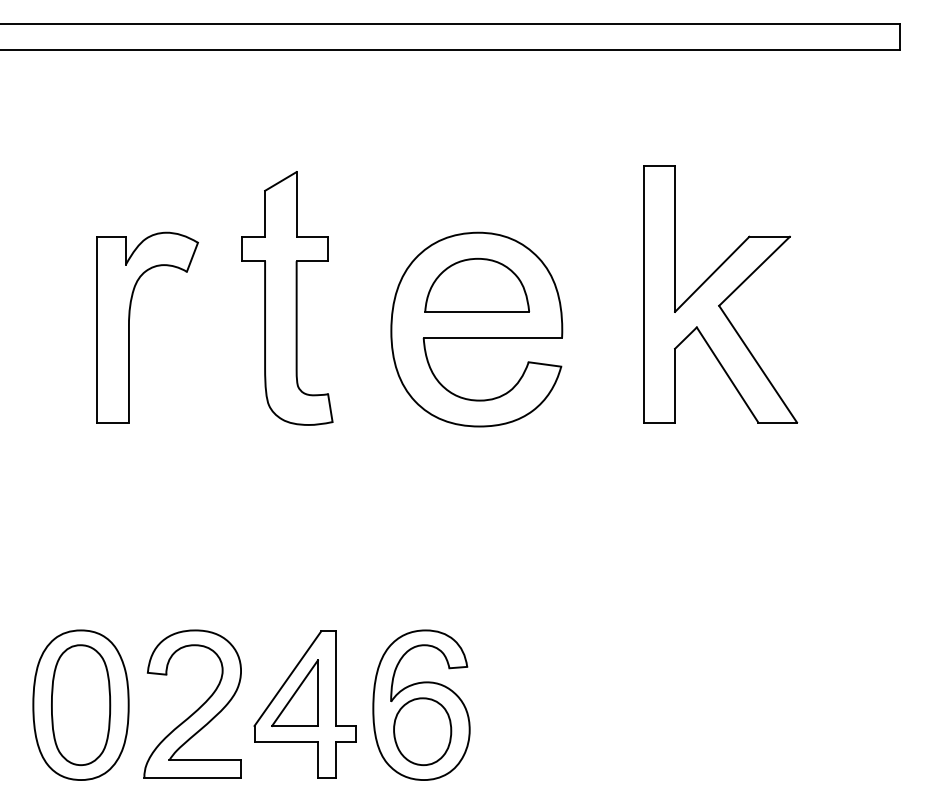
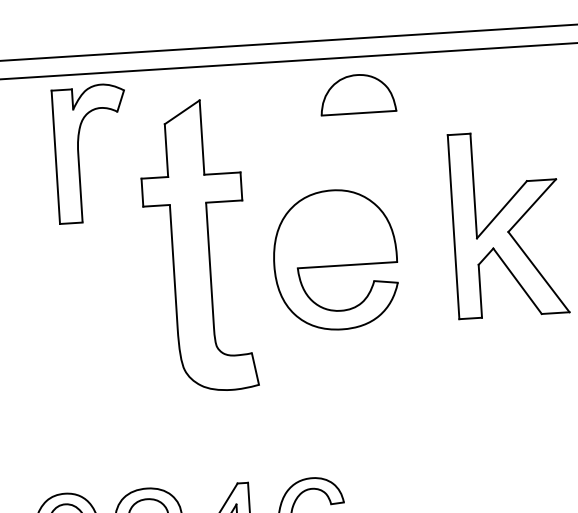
part: (476, 284) -> (357, 93), moved
part: (287, 298) -> (198, 246), size x1.6
part: (129, 327) -> (78, 154), moved

